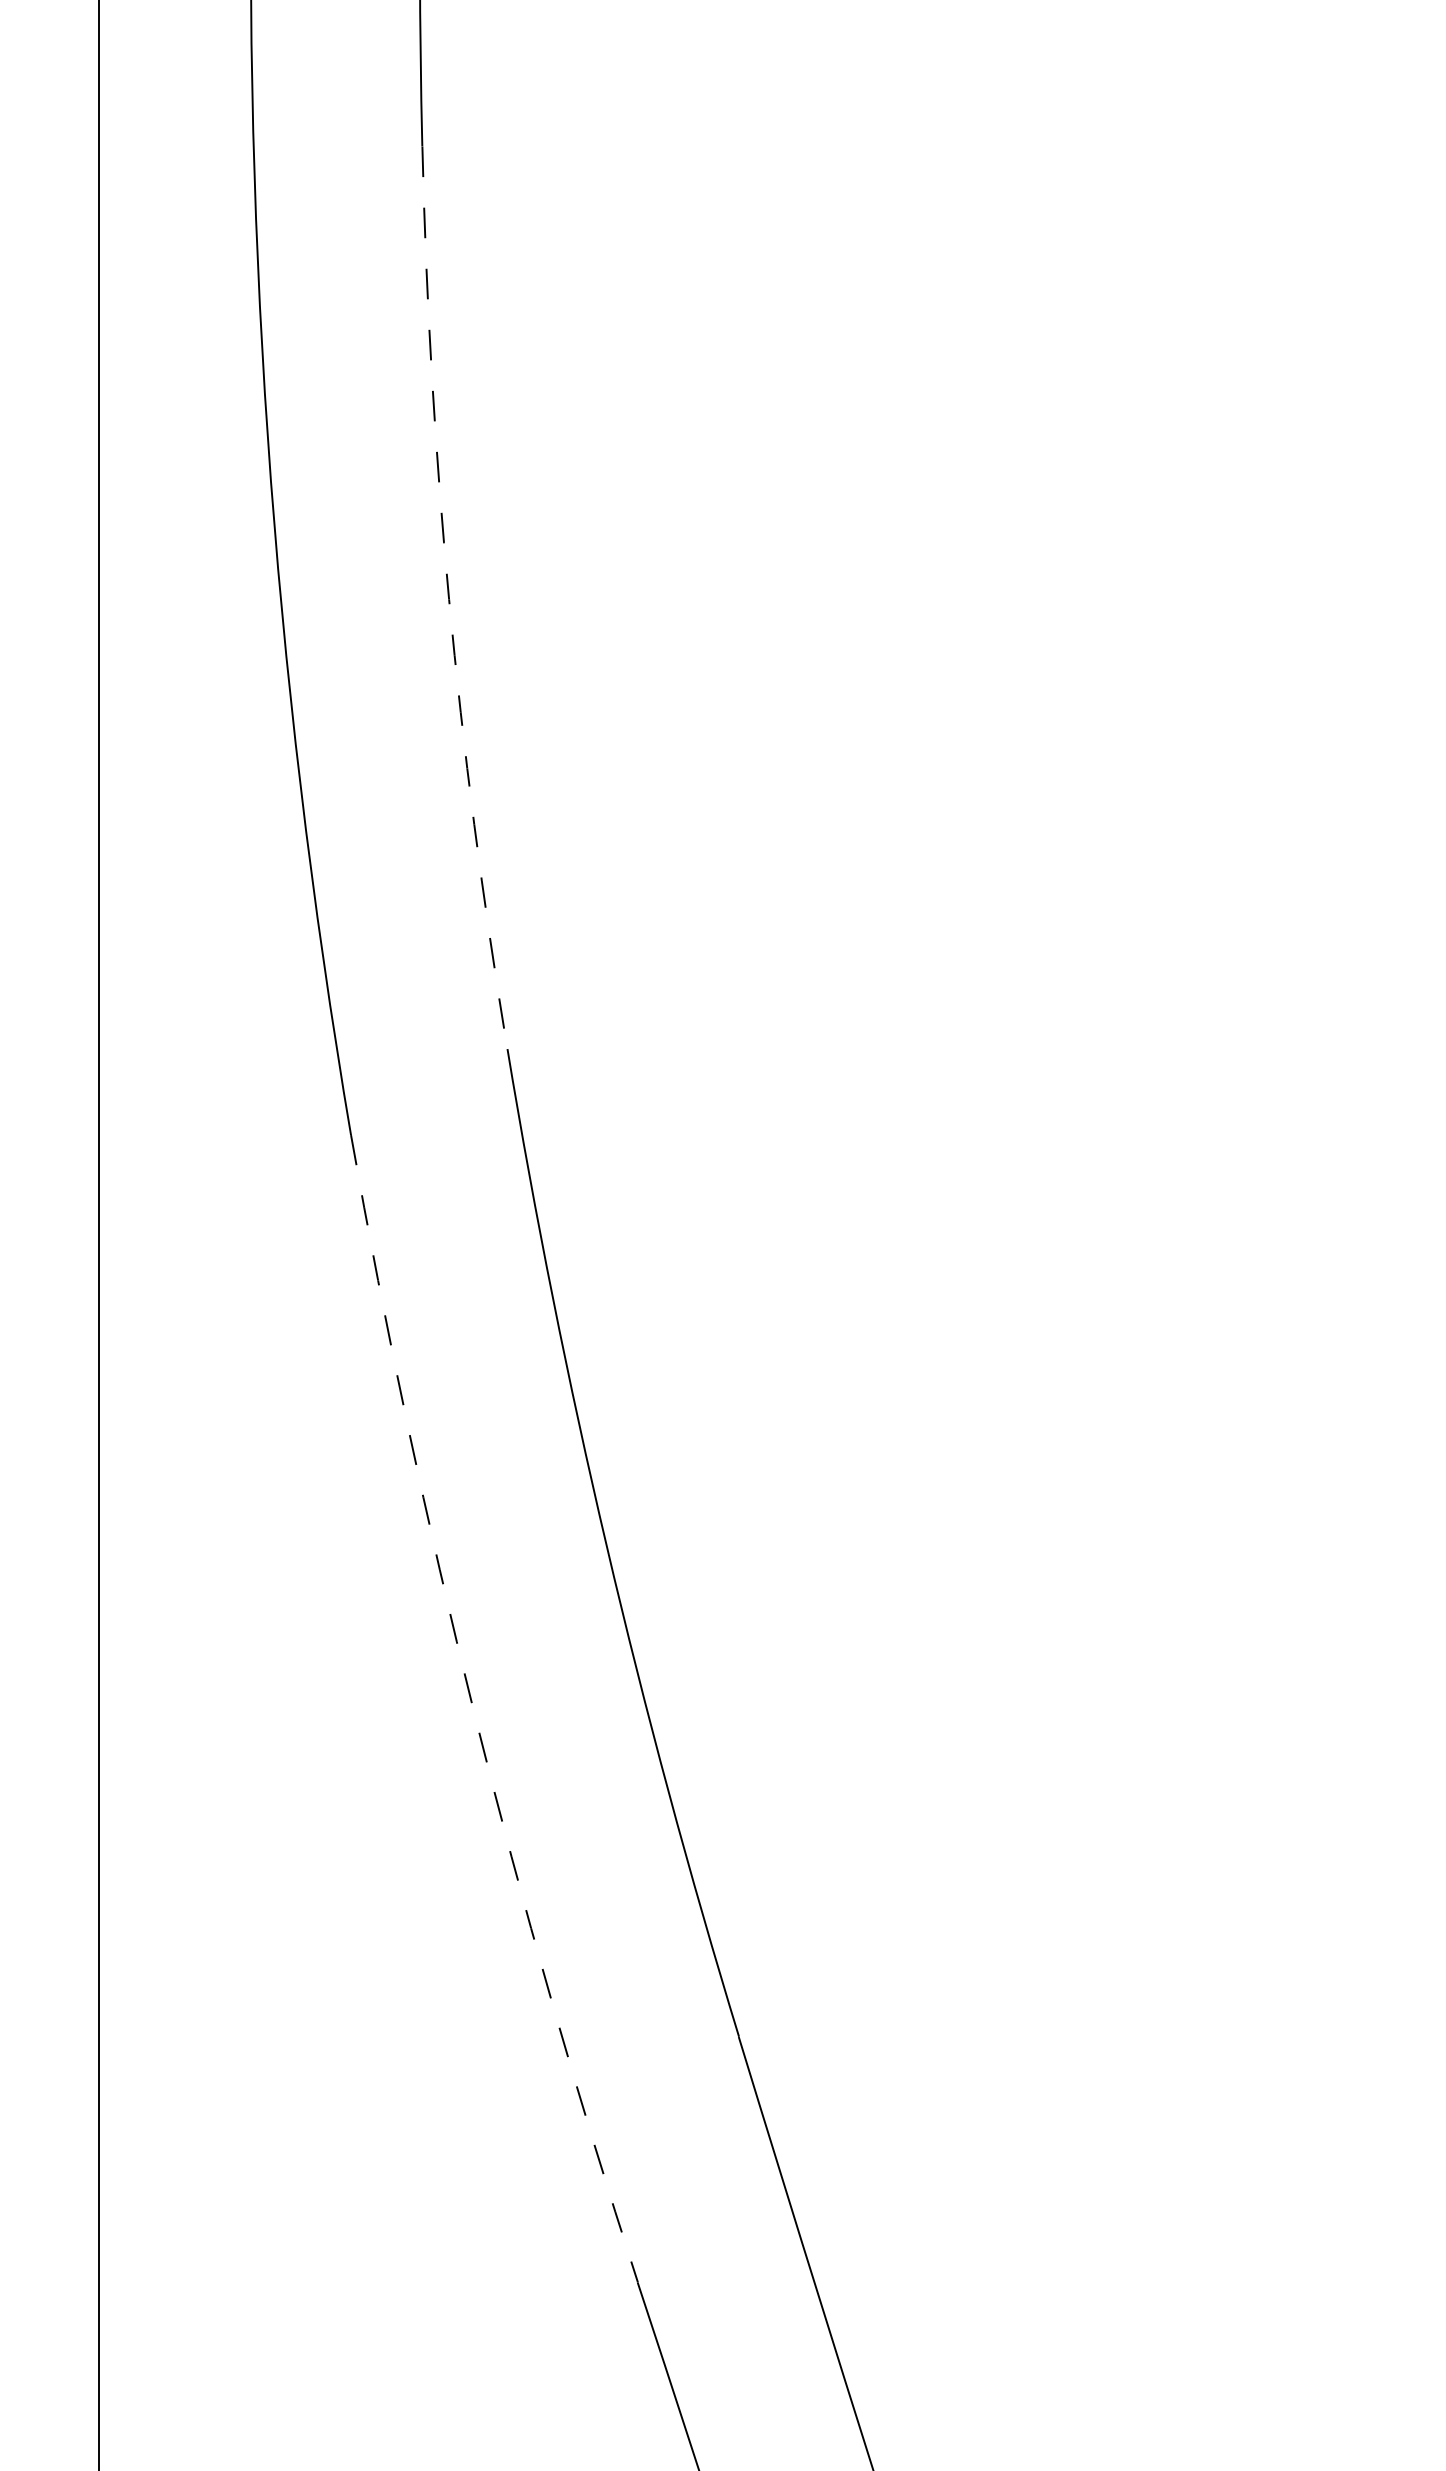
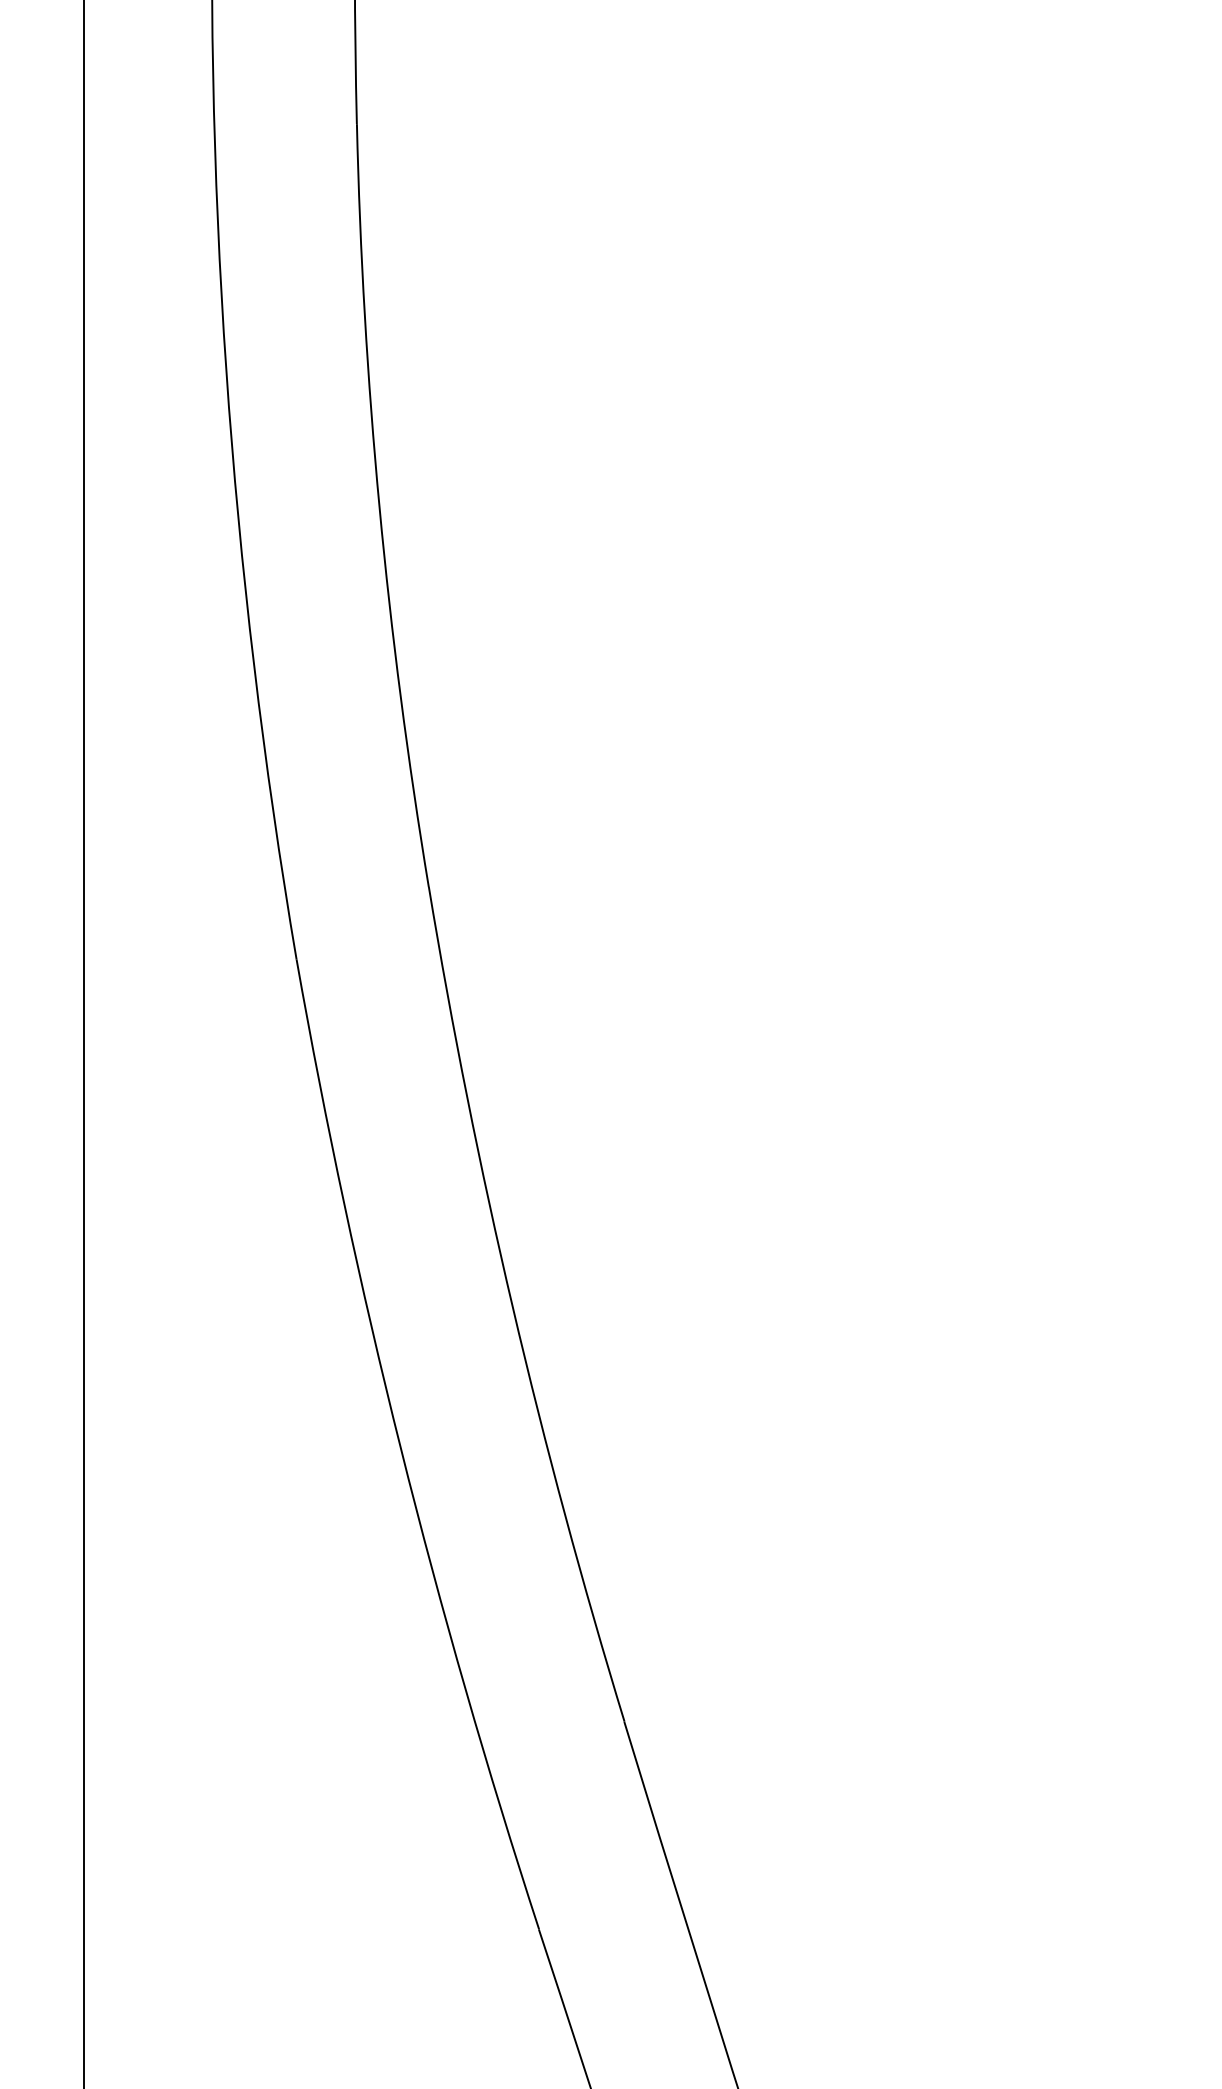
arc: (449, 599) -> (379, 506), dashed -> solid
arc: (474, 1713) -> (400, 1448), dashed -> solid

